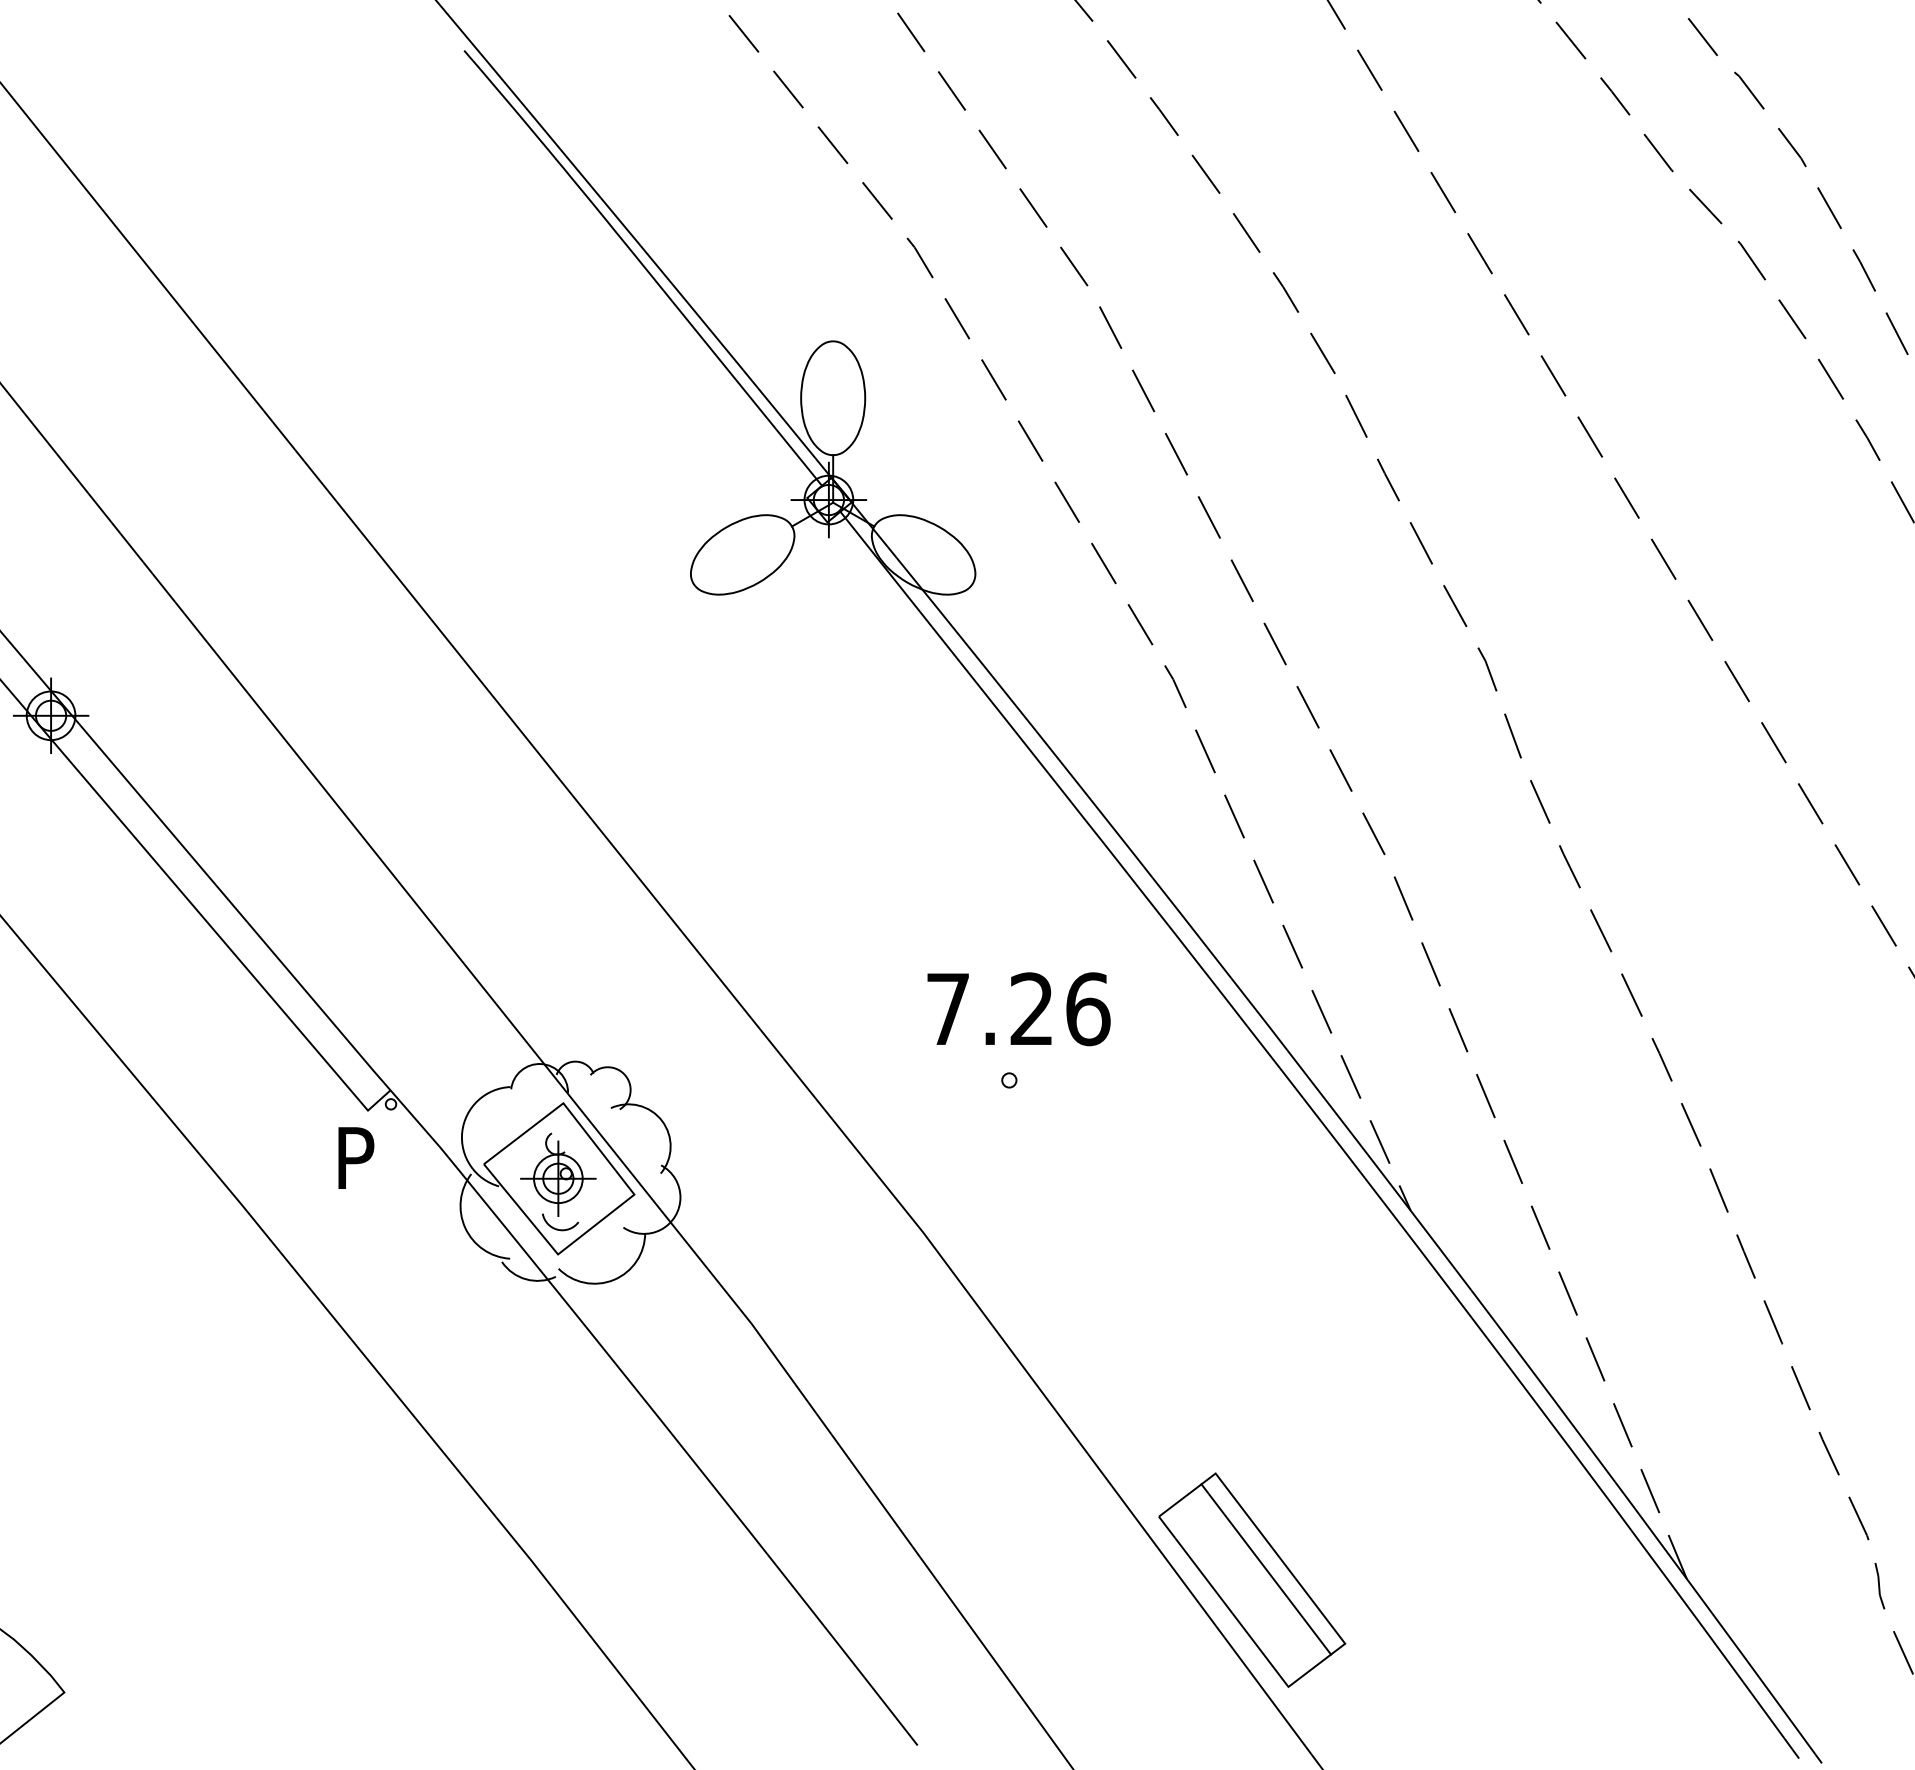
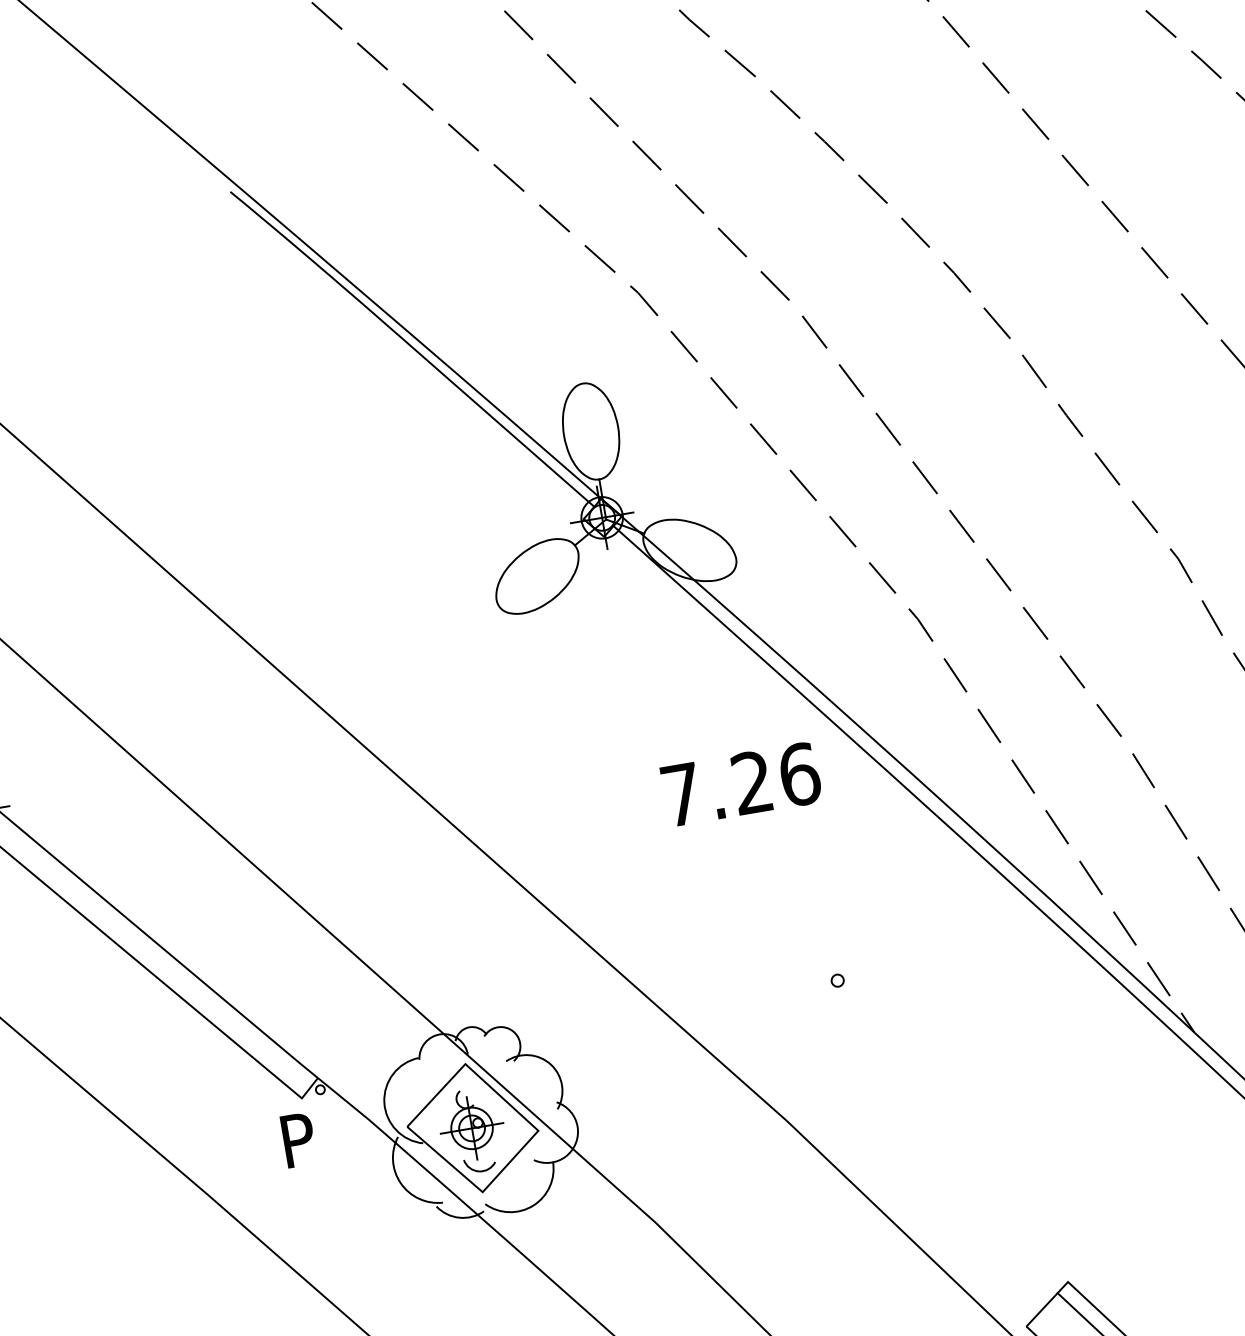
text: (1018, 1009) -> (741, 784), moved

